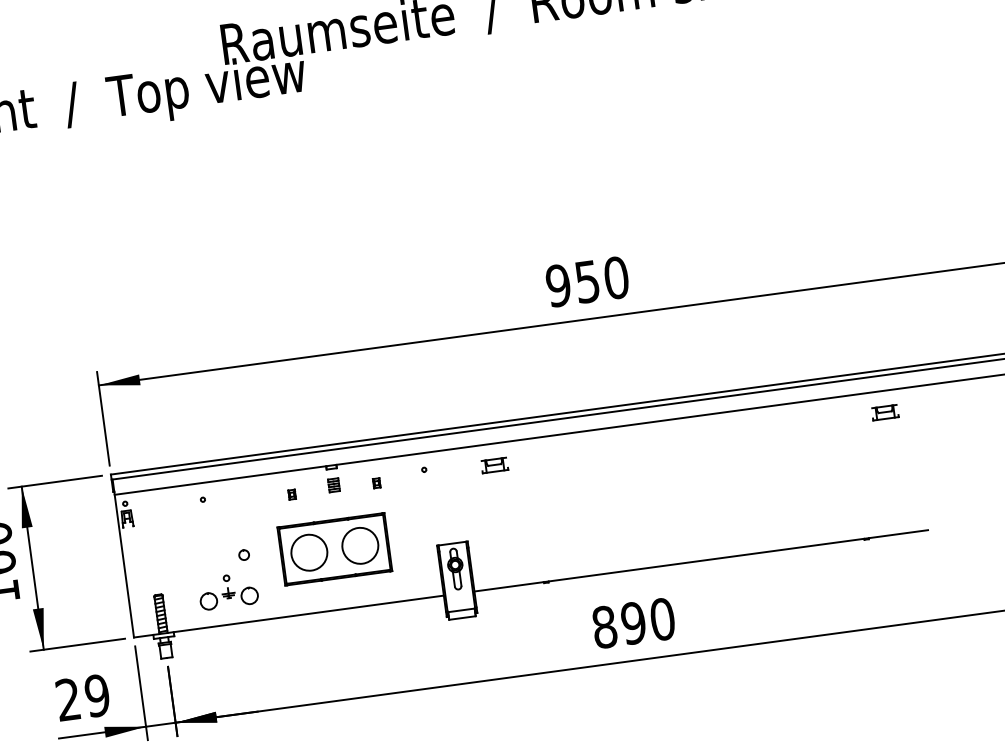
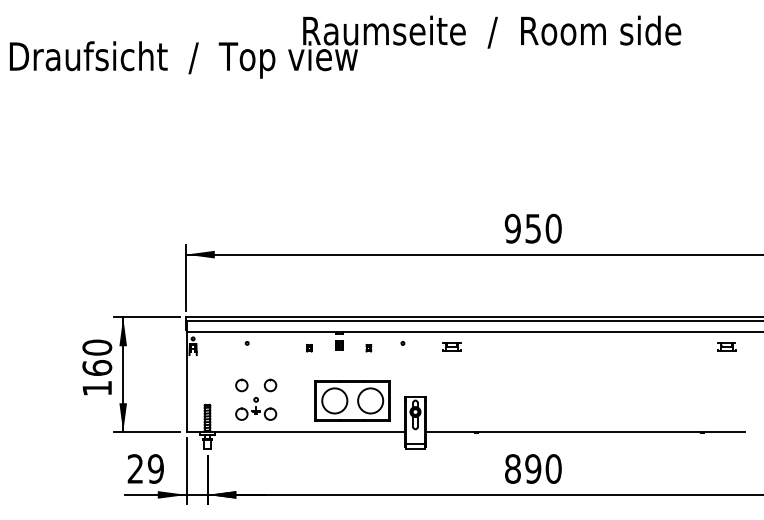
part: (334, 548) -> (352, 400), moved
part: (244, 555) -> (270, 385), size x1.67
part: (202, 560) -> (241, 385), added

